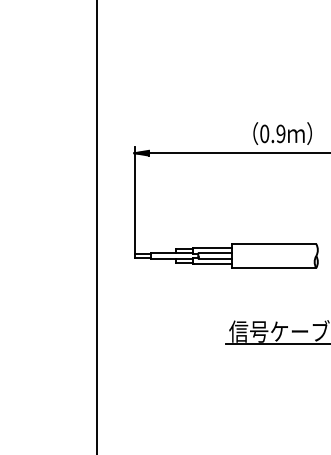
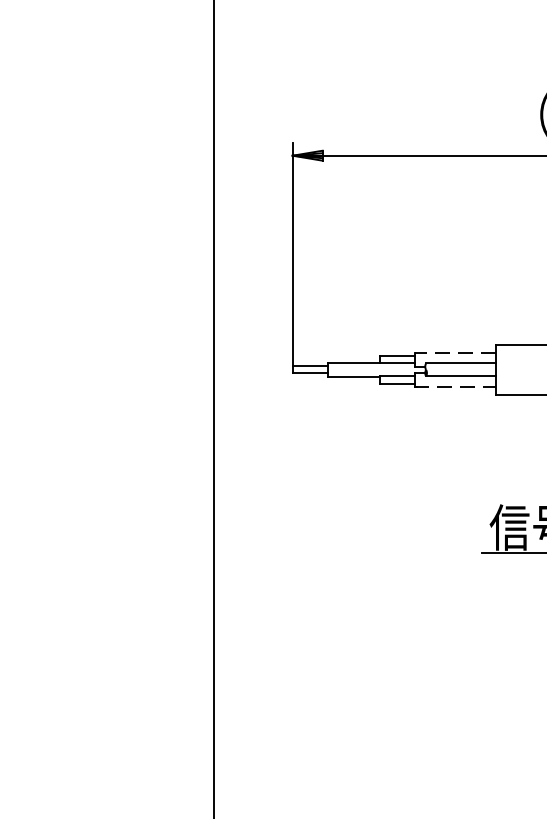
line: (211, 247) -> (453, 352), solid -> dashed
line: (212, 263) -> (455, 385), solid -> dashed

